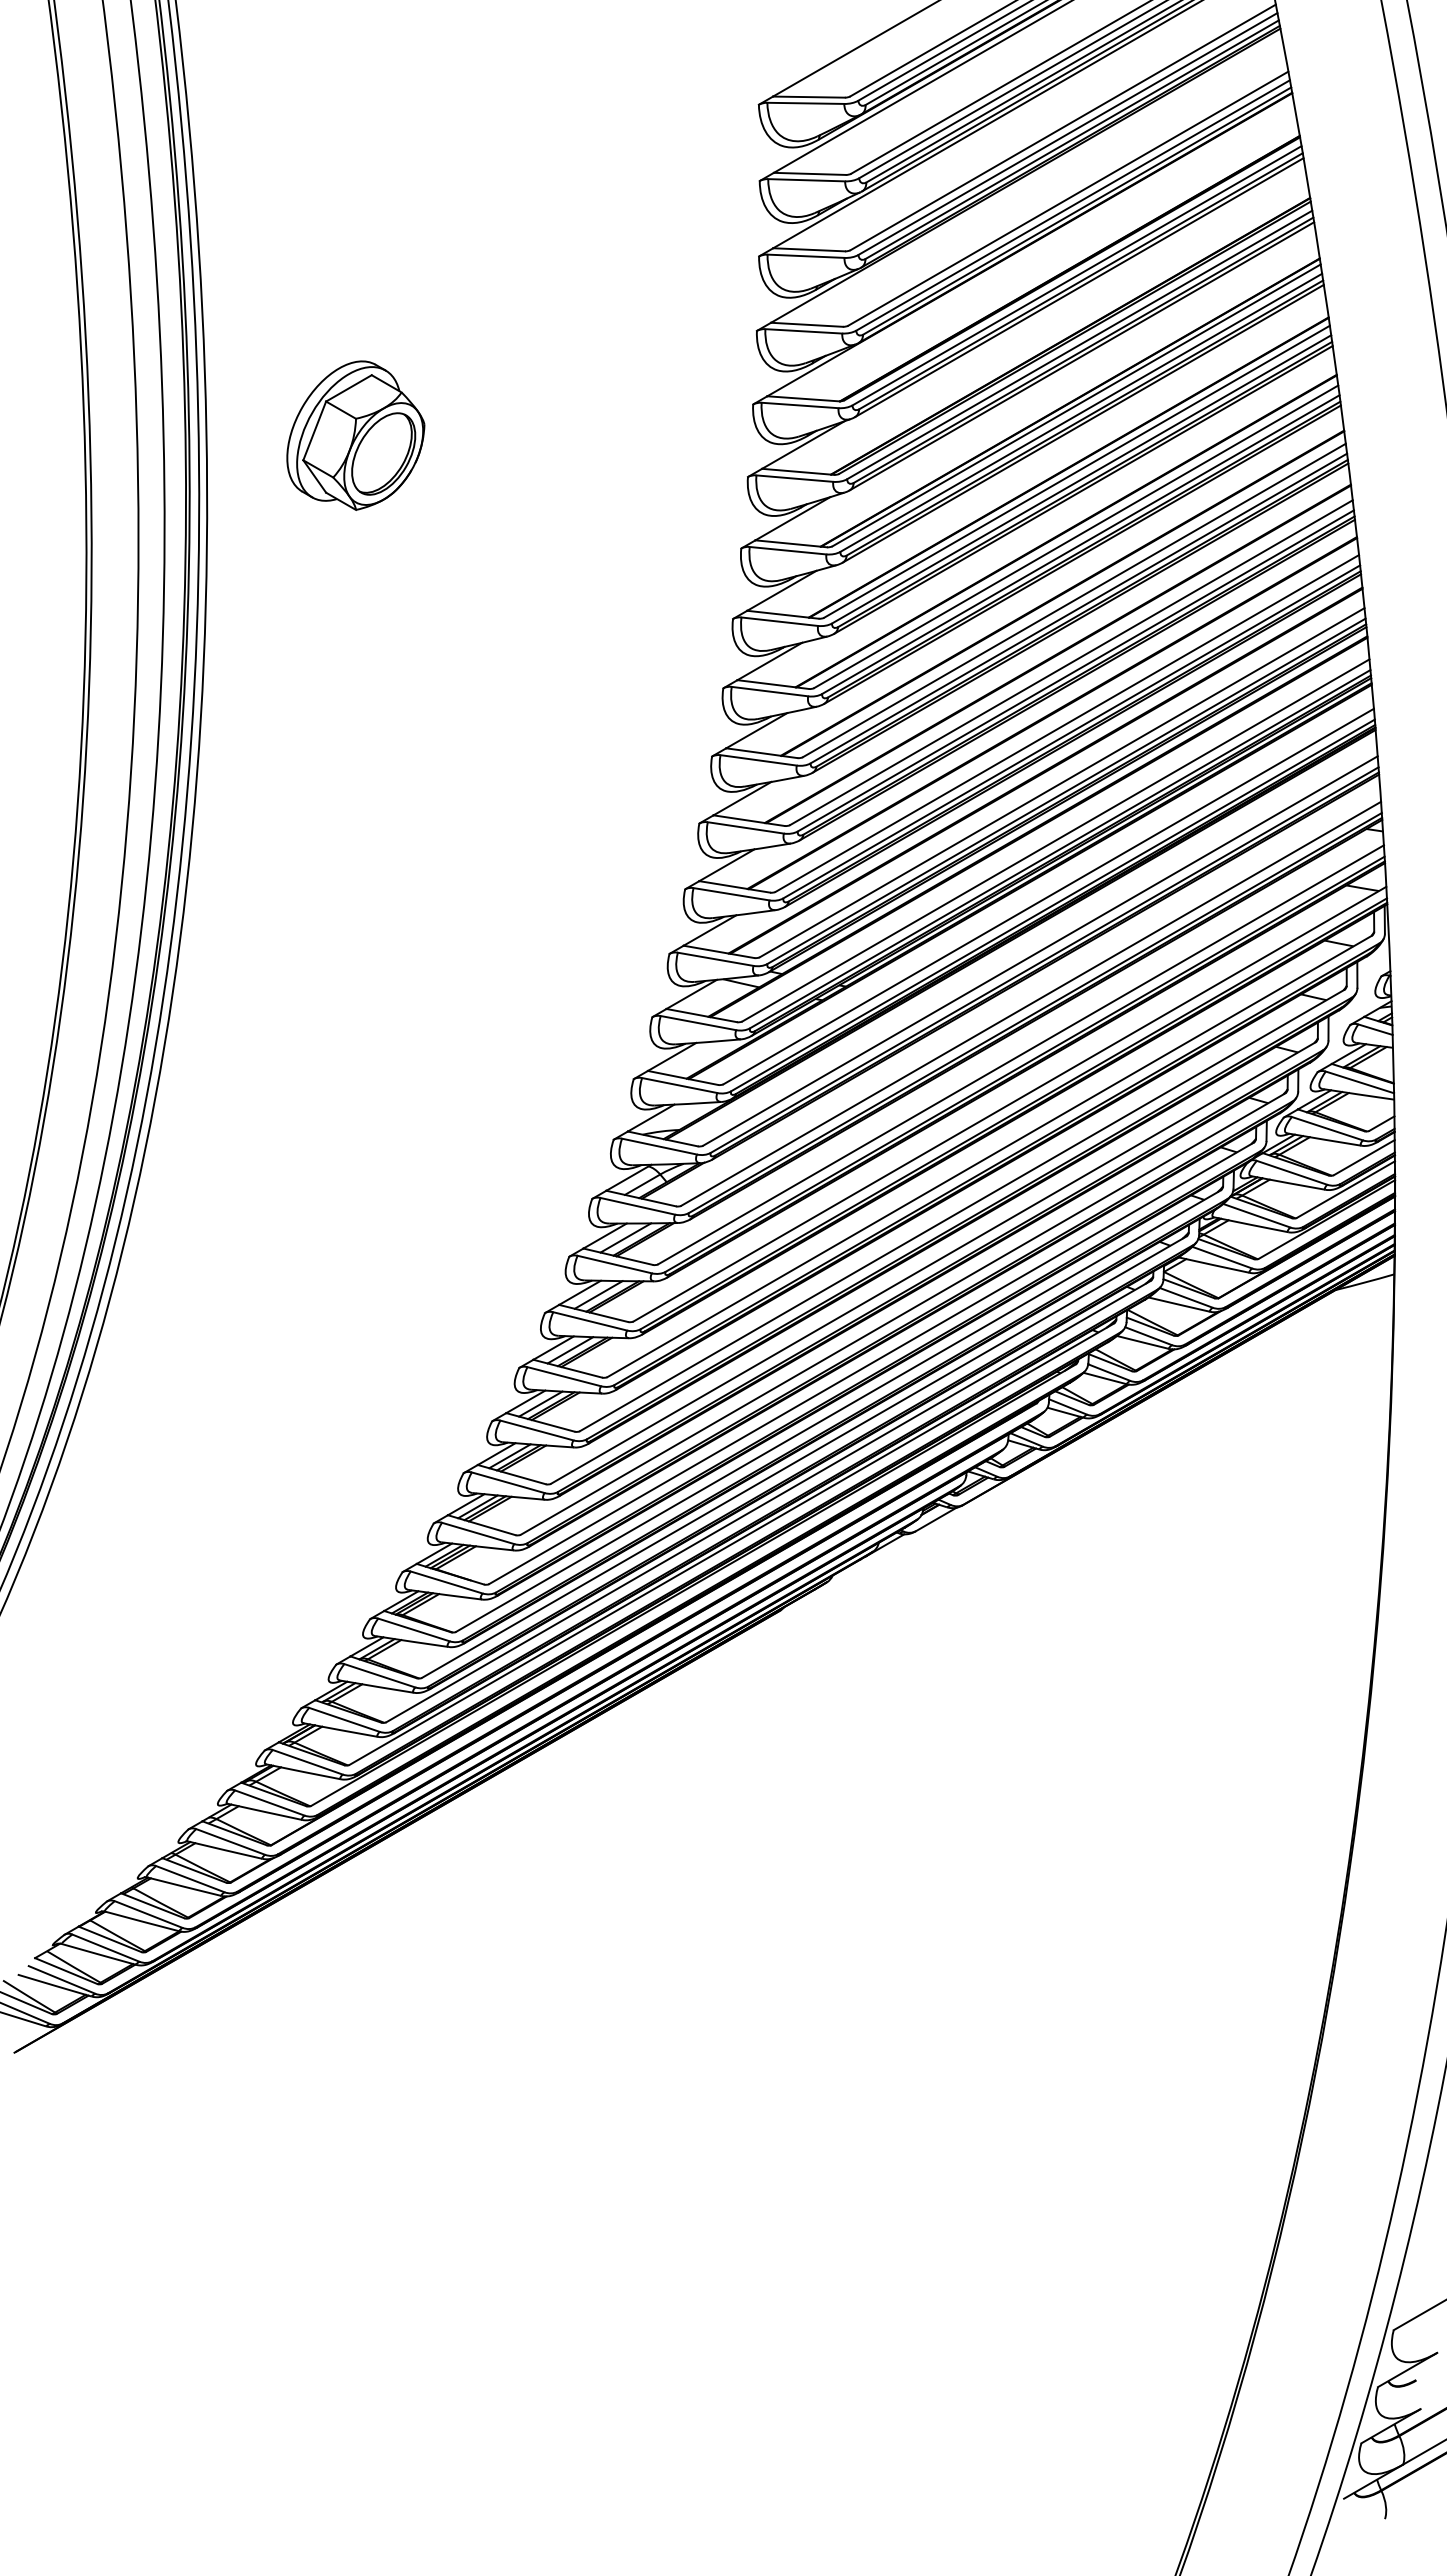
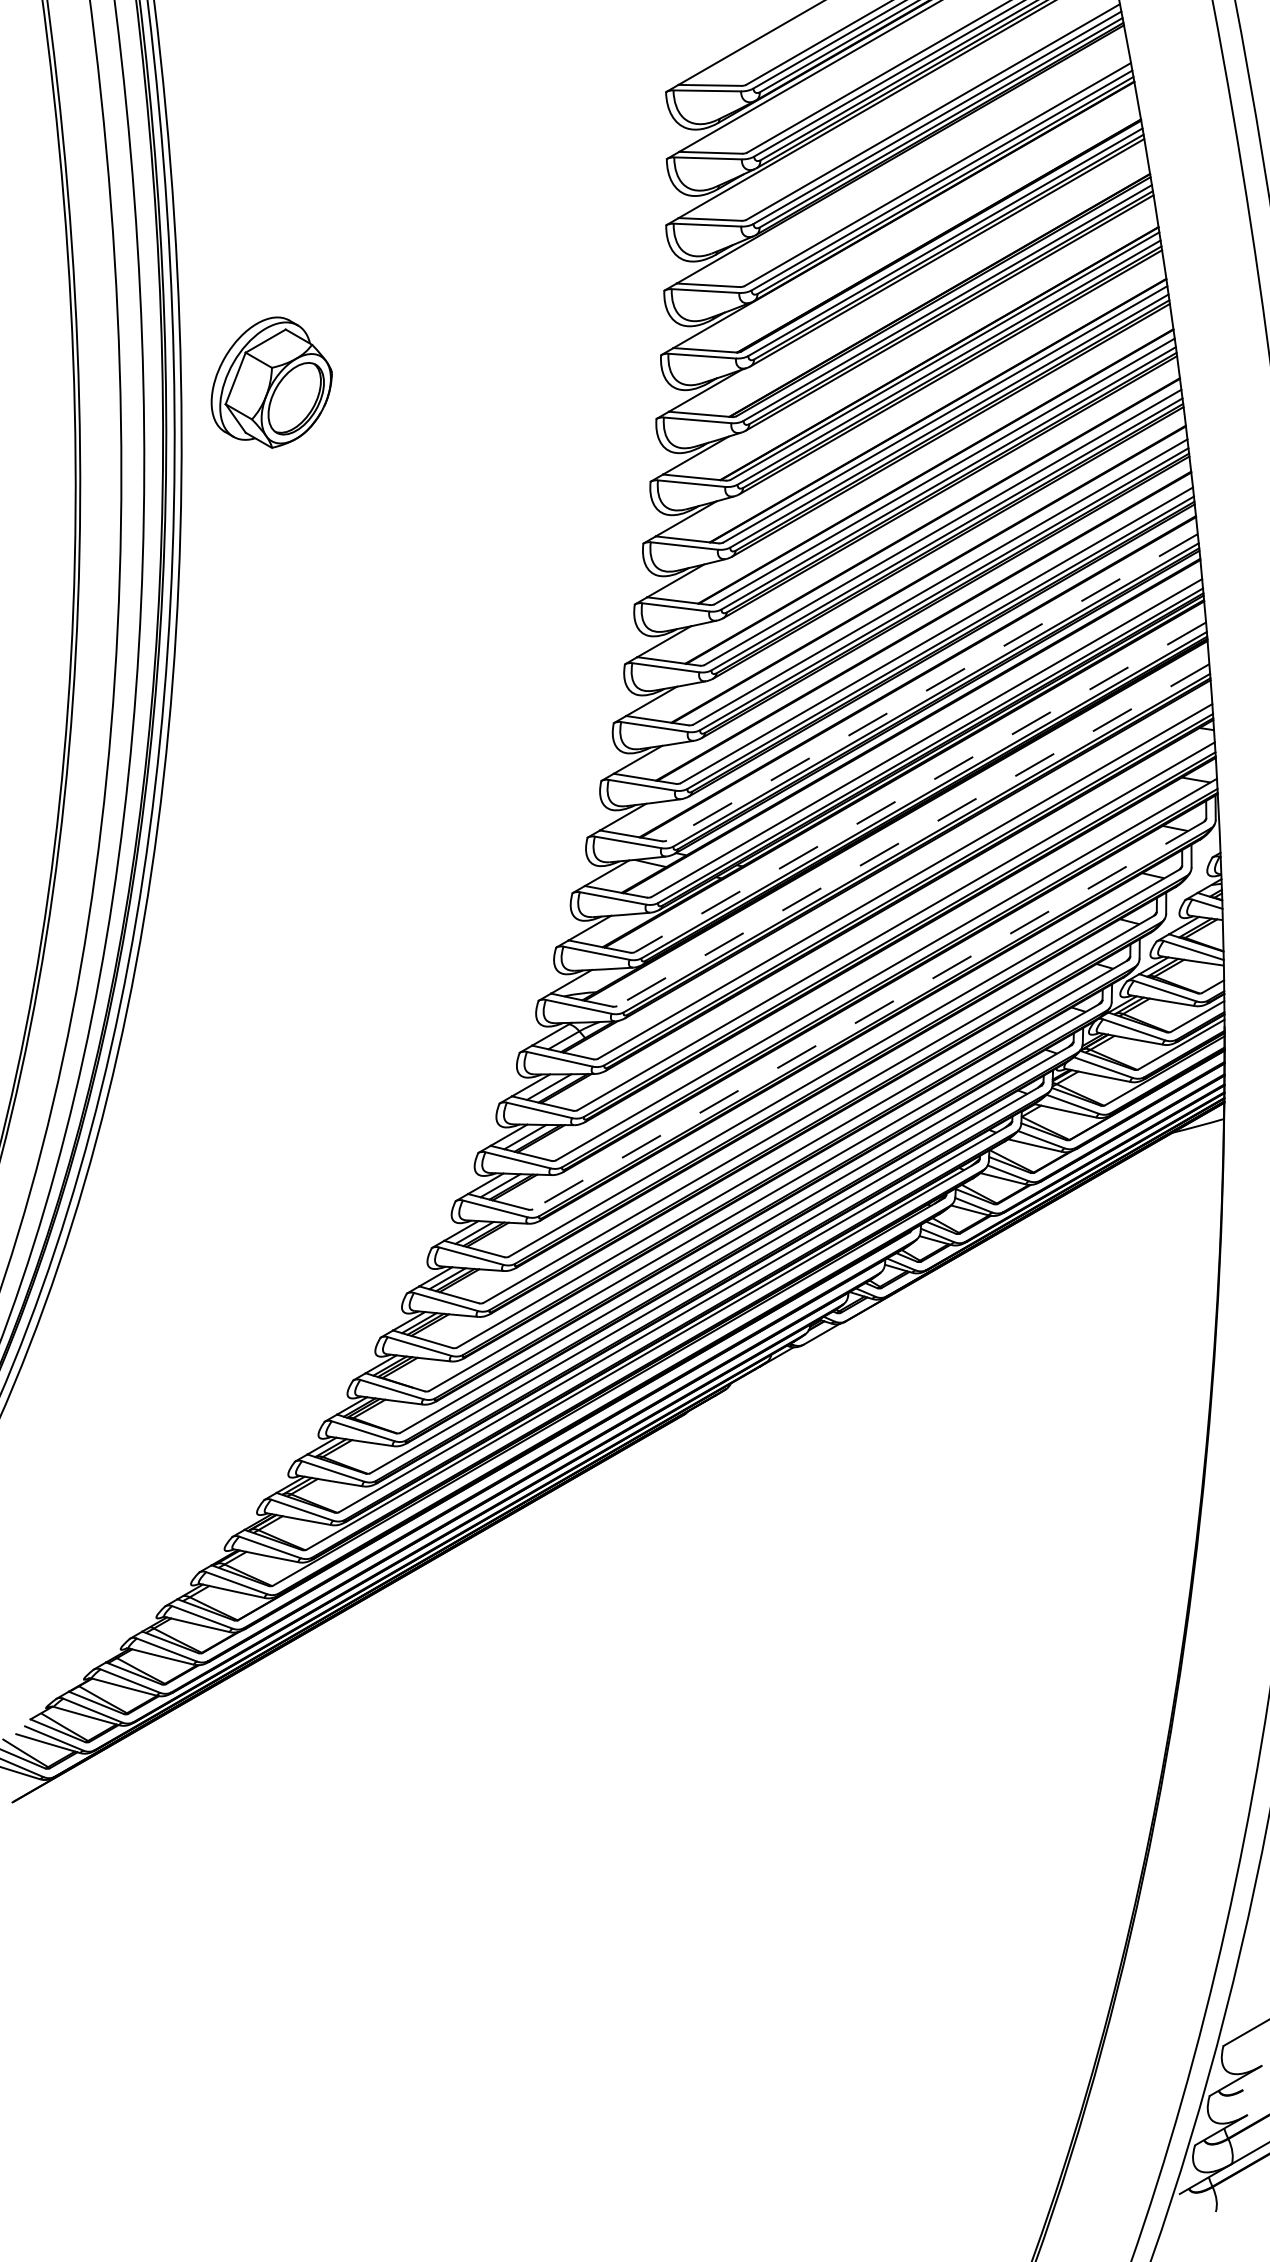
part: (355, 435) -> (271, 382), moved
line: (1061, 782) -> (931, 687), solid -> dashed
line: (1048, 896) -> (920, 787), solid -> dashed
line: (1040, 951) -> (913, 835), solid -> dashed
line: (989, 1156) -> (868, 1015), solid -> dashed

